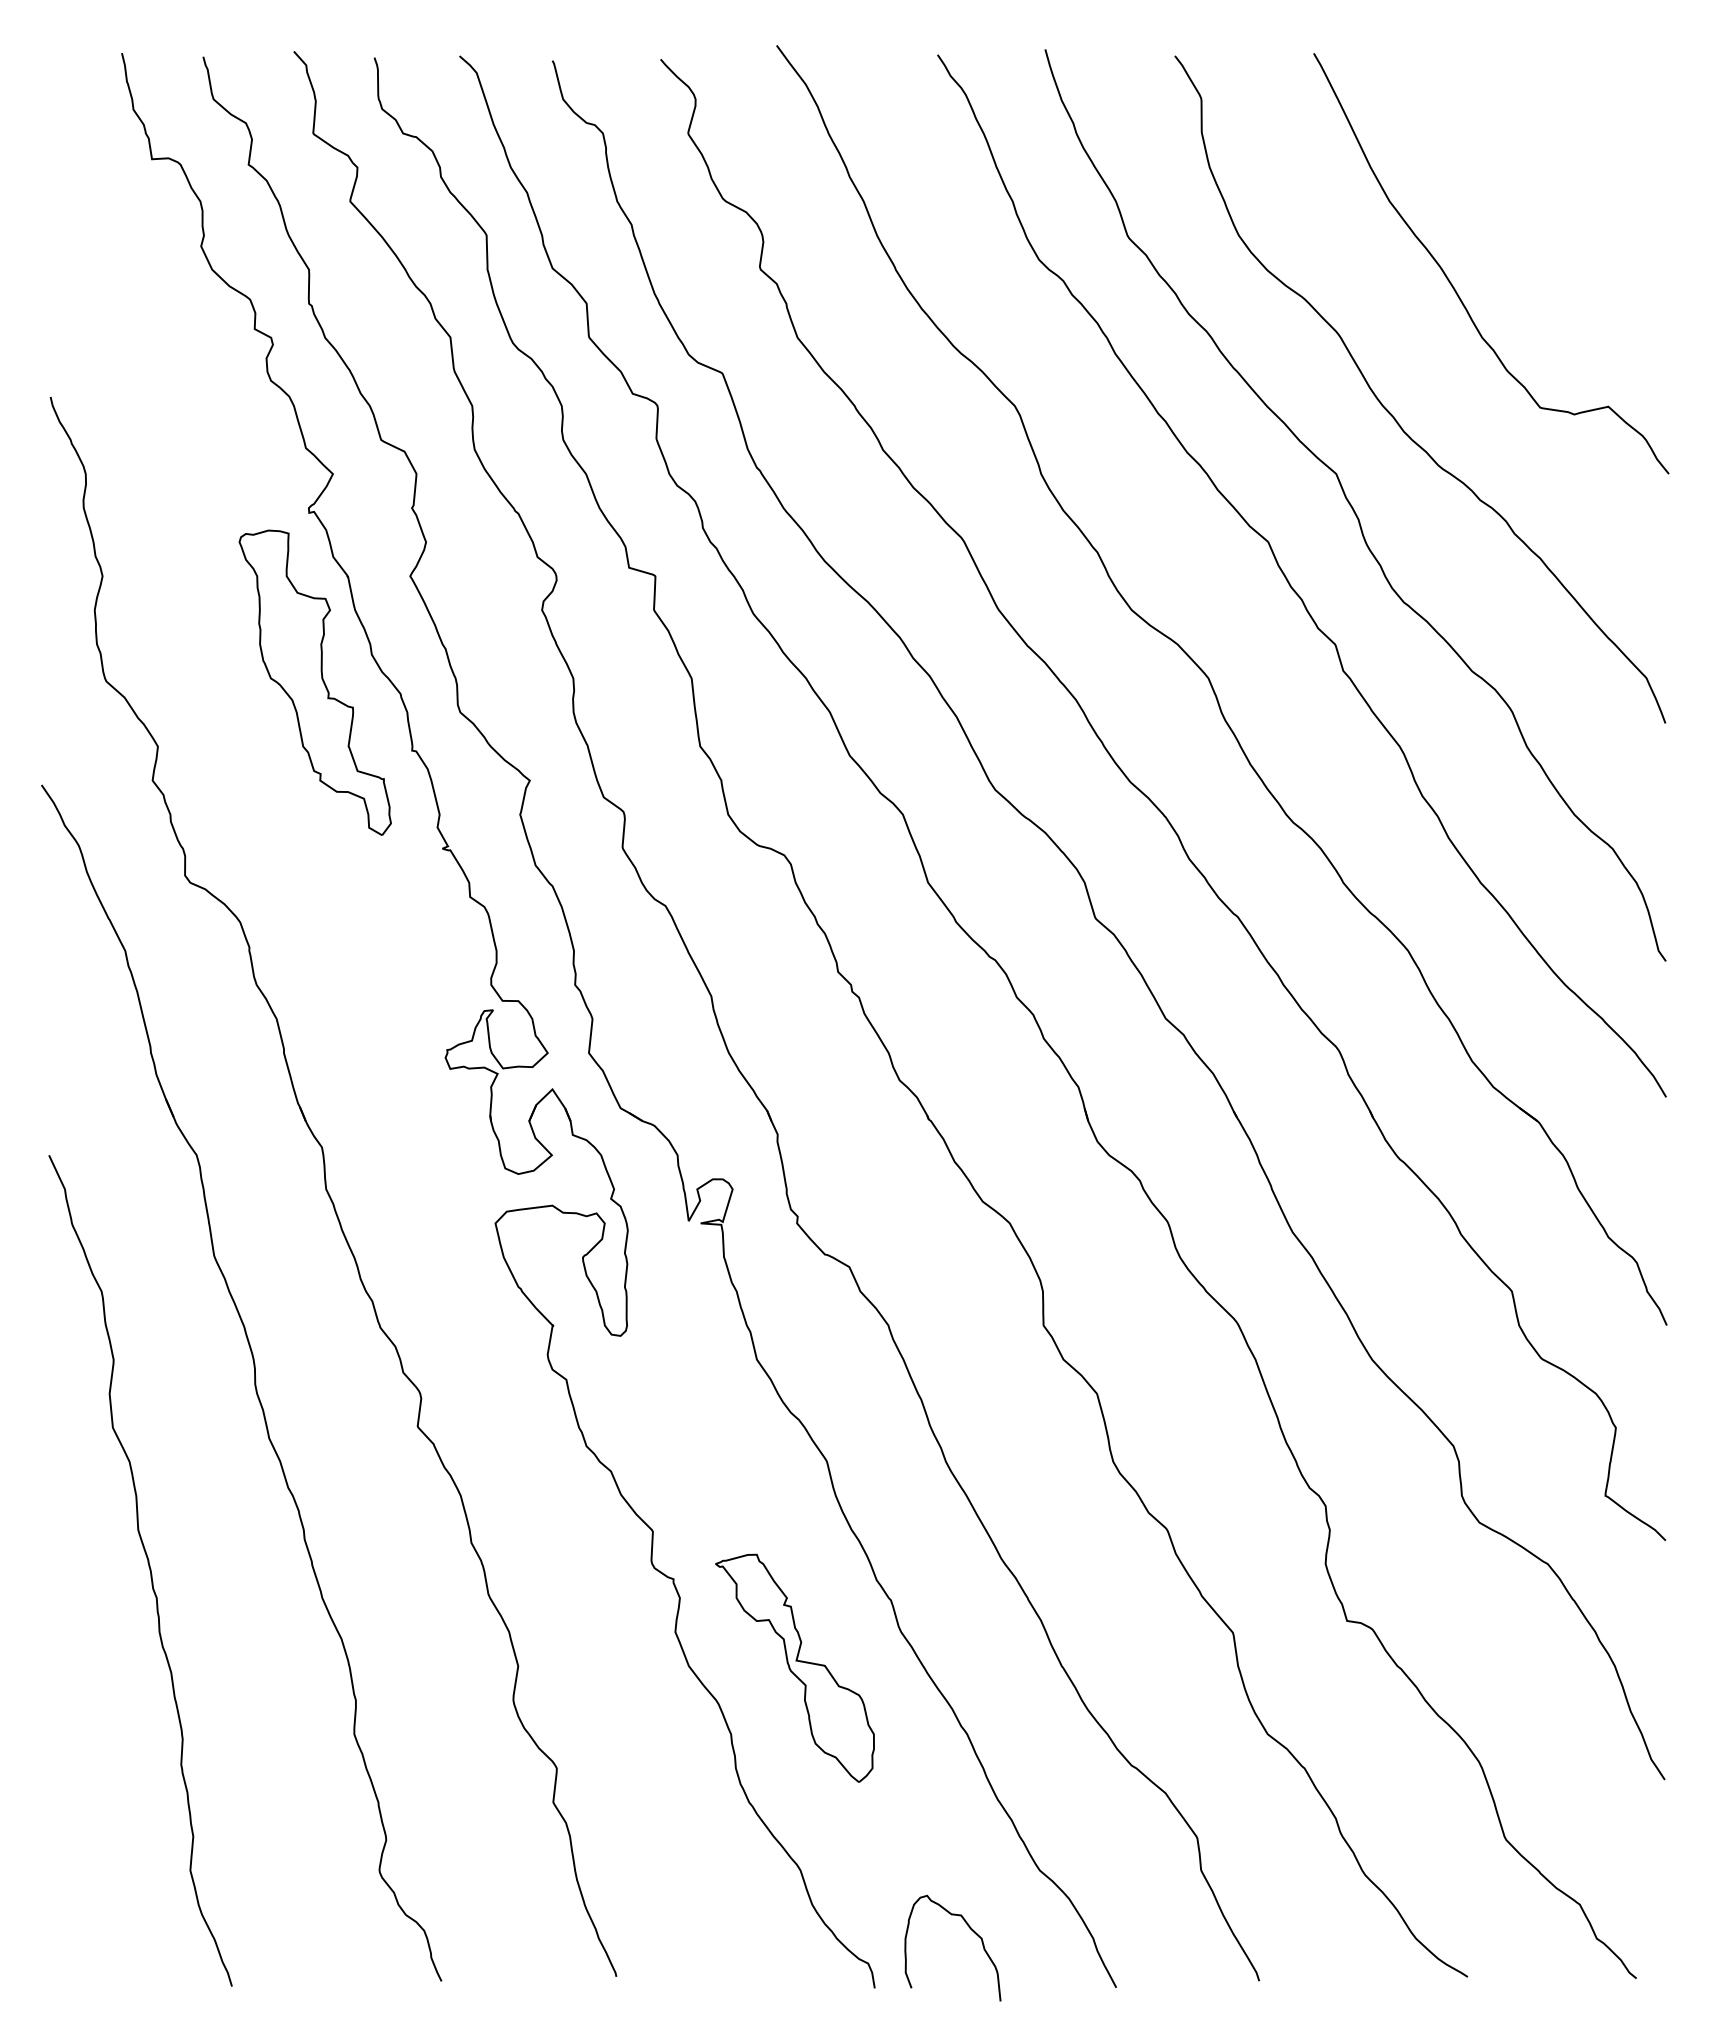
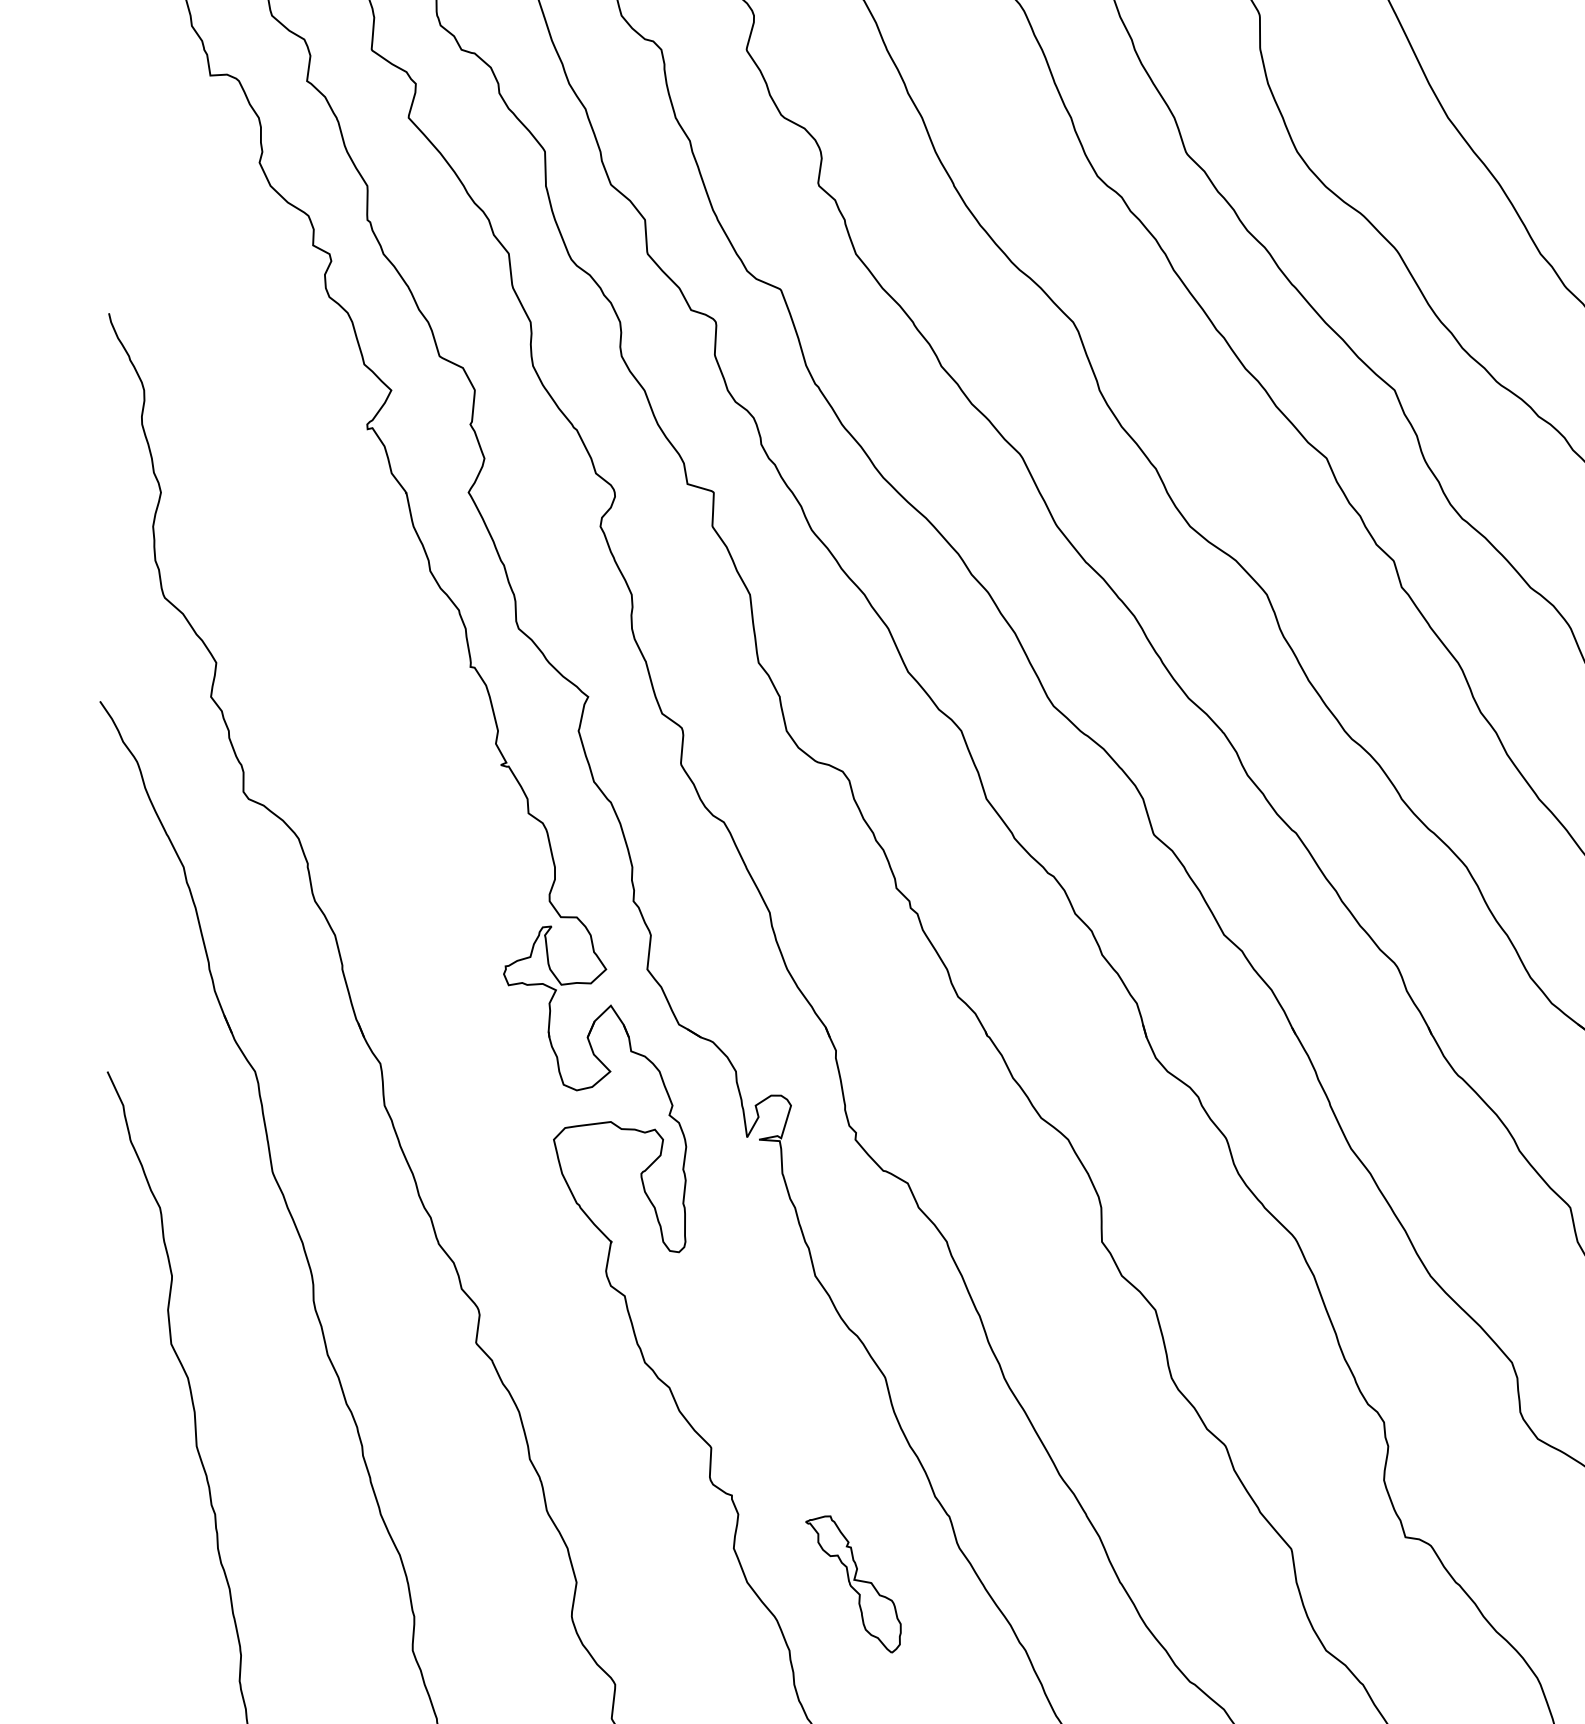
part: (314, 682) -> (372, 598), removed
part: (794, 1667) -> (852, 1583), size x0.6

